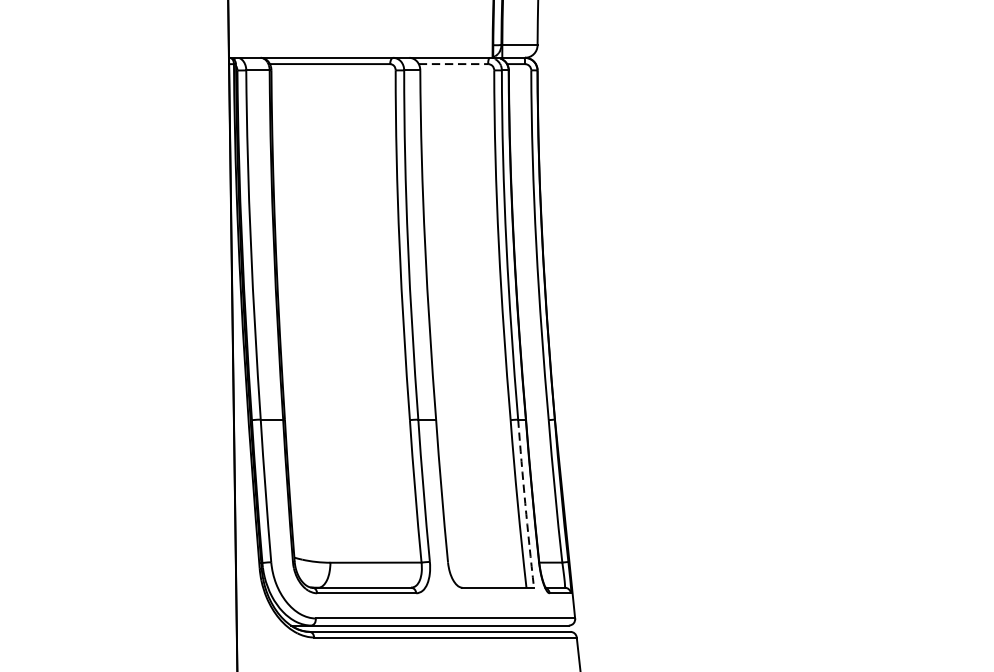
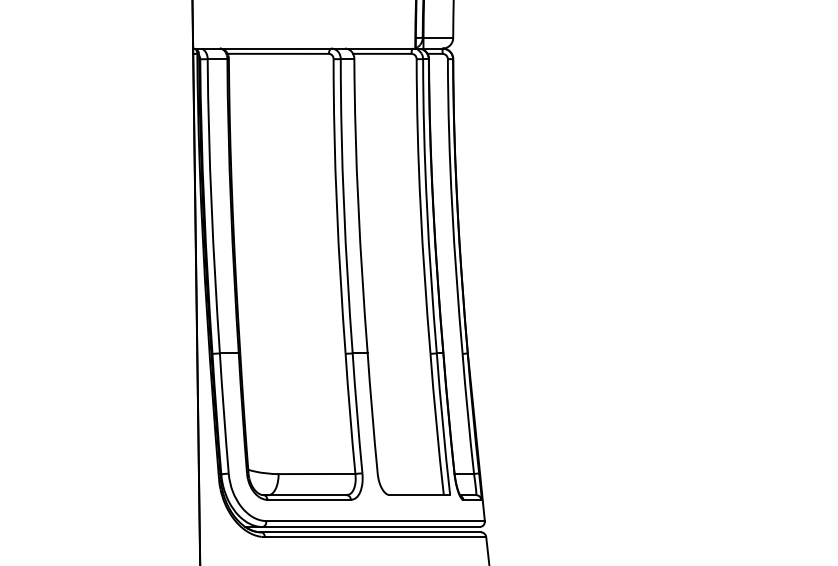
line: (453, 63) -> (382, 53), dashed -> solid
arc: (524, 503) -> (442, 424), dashed -> solid

